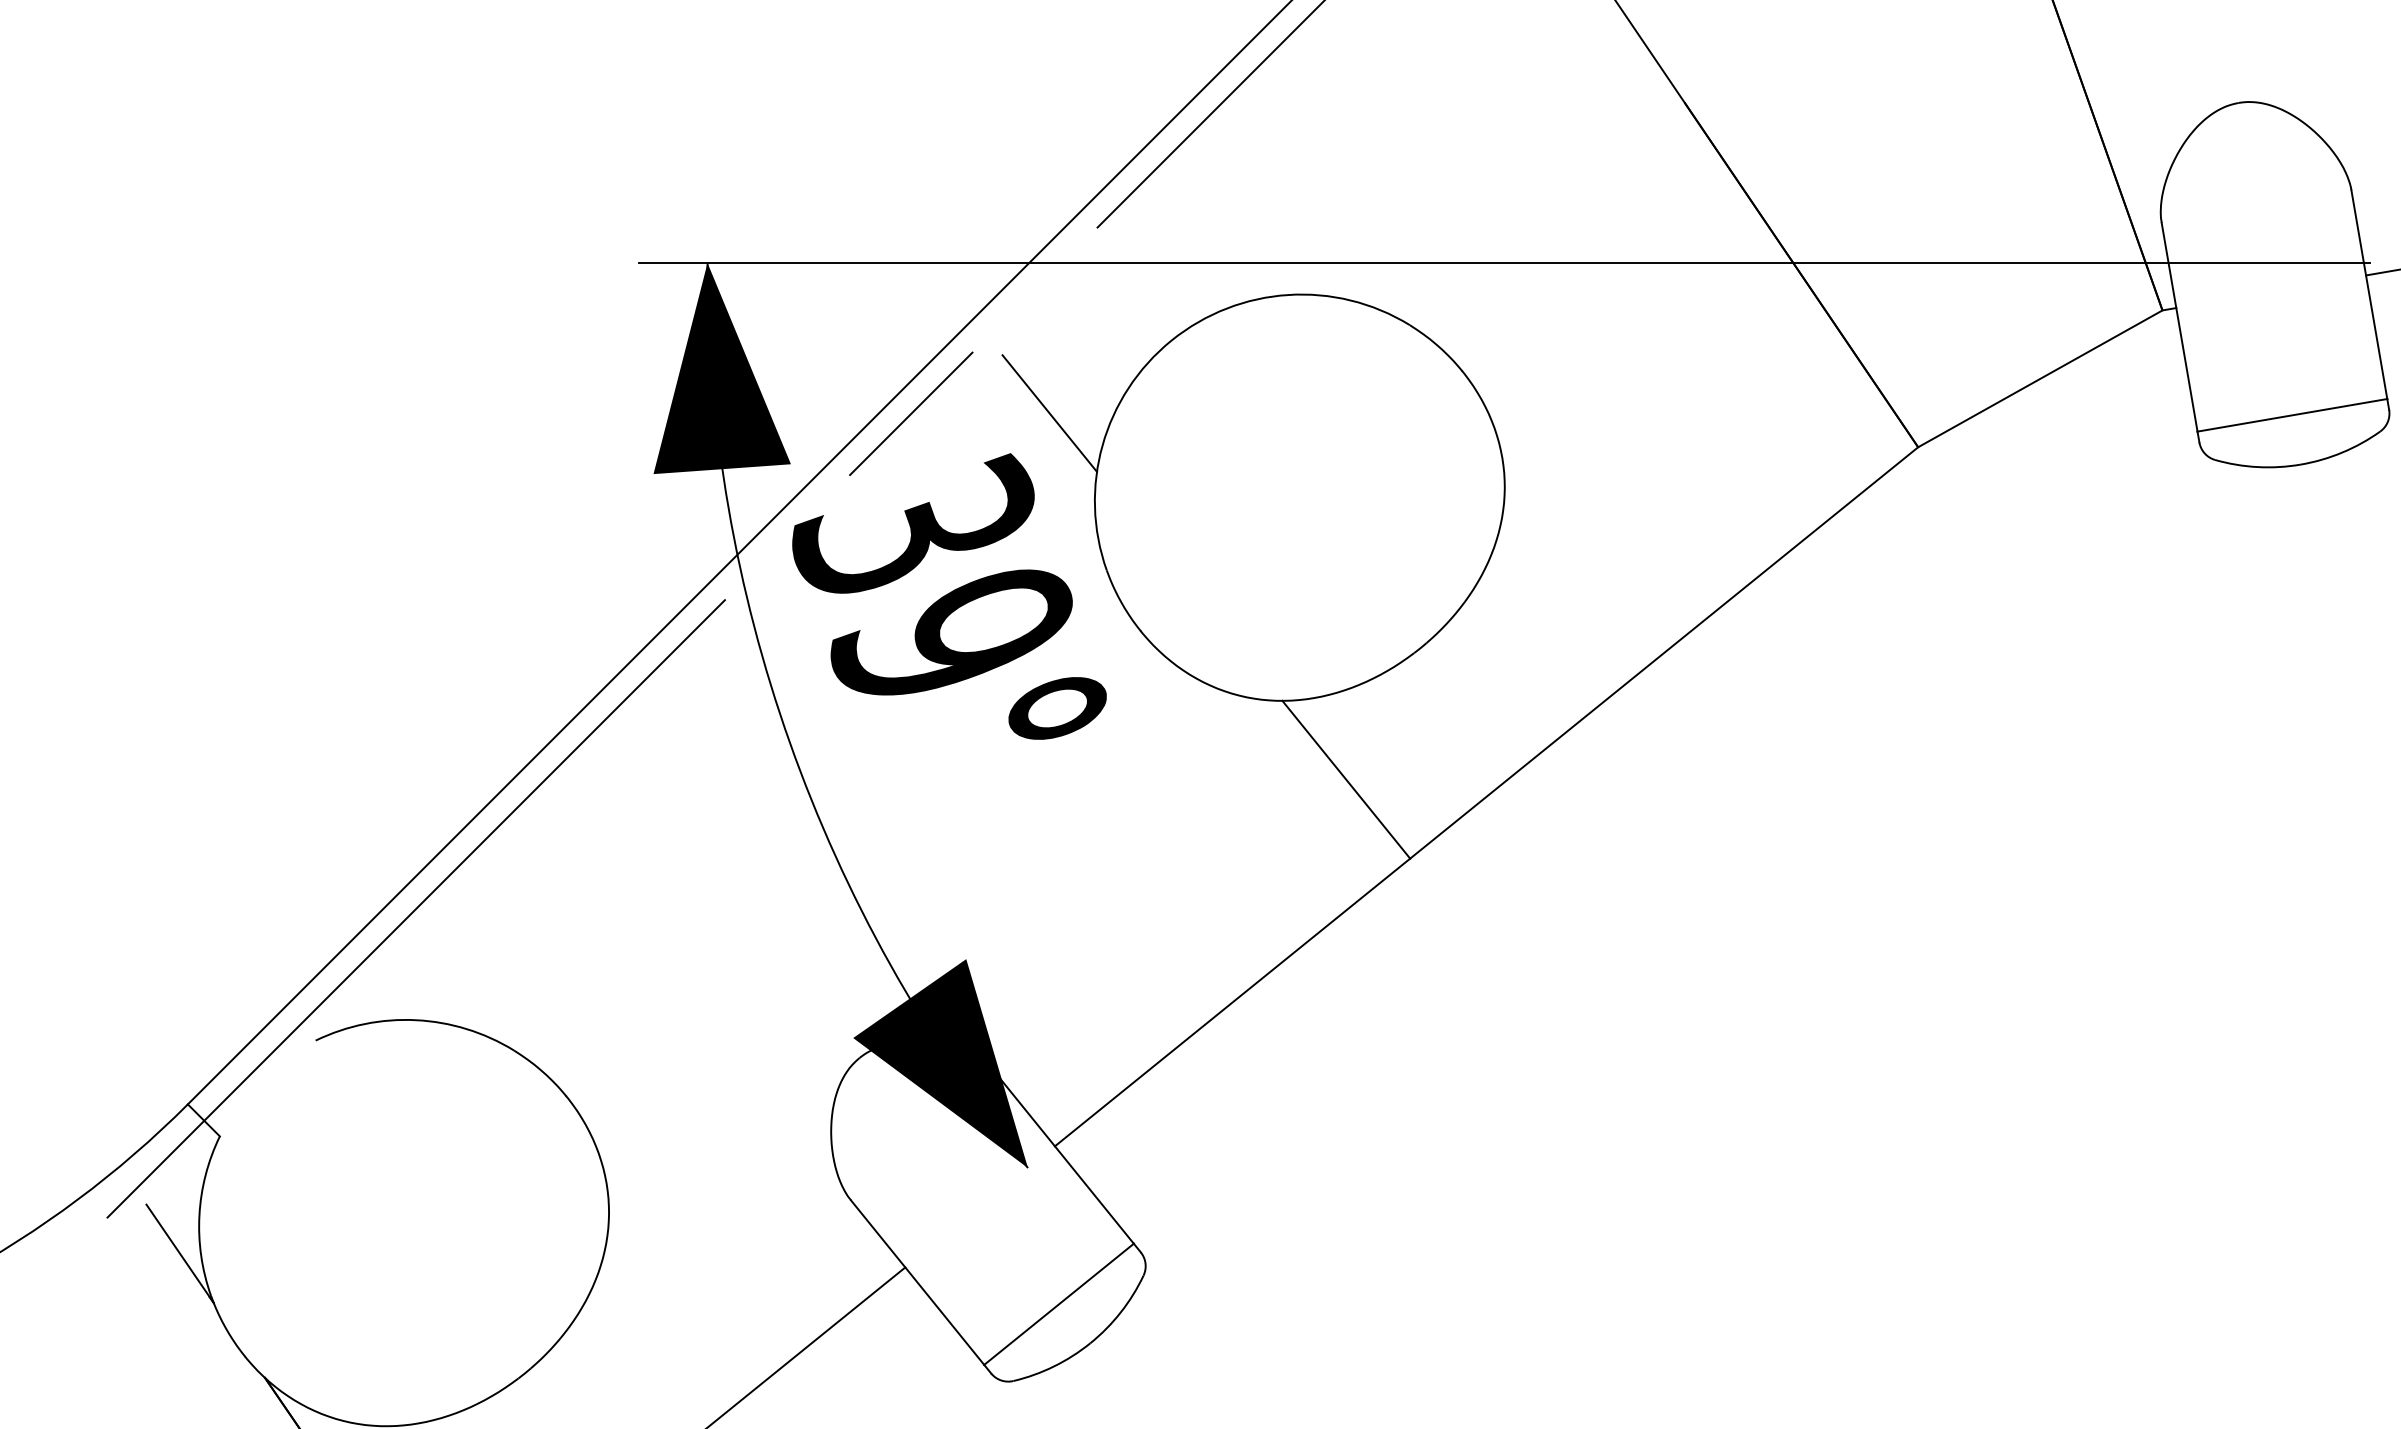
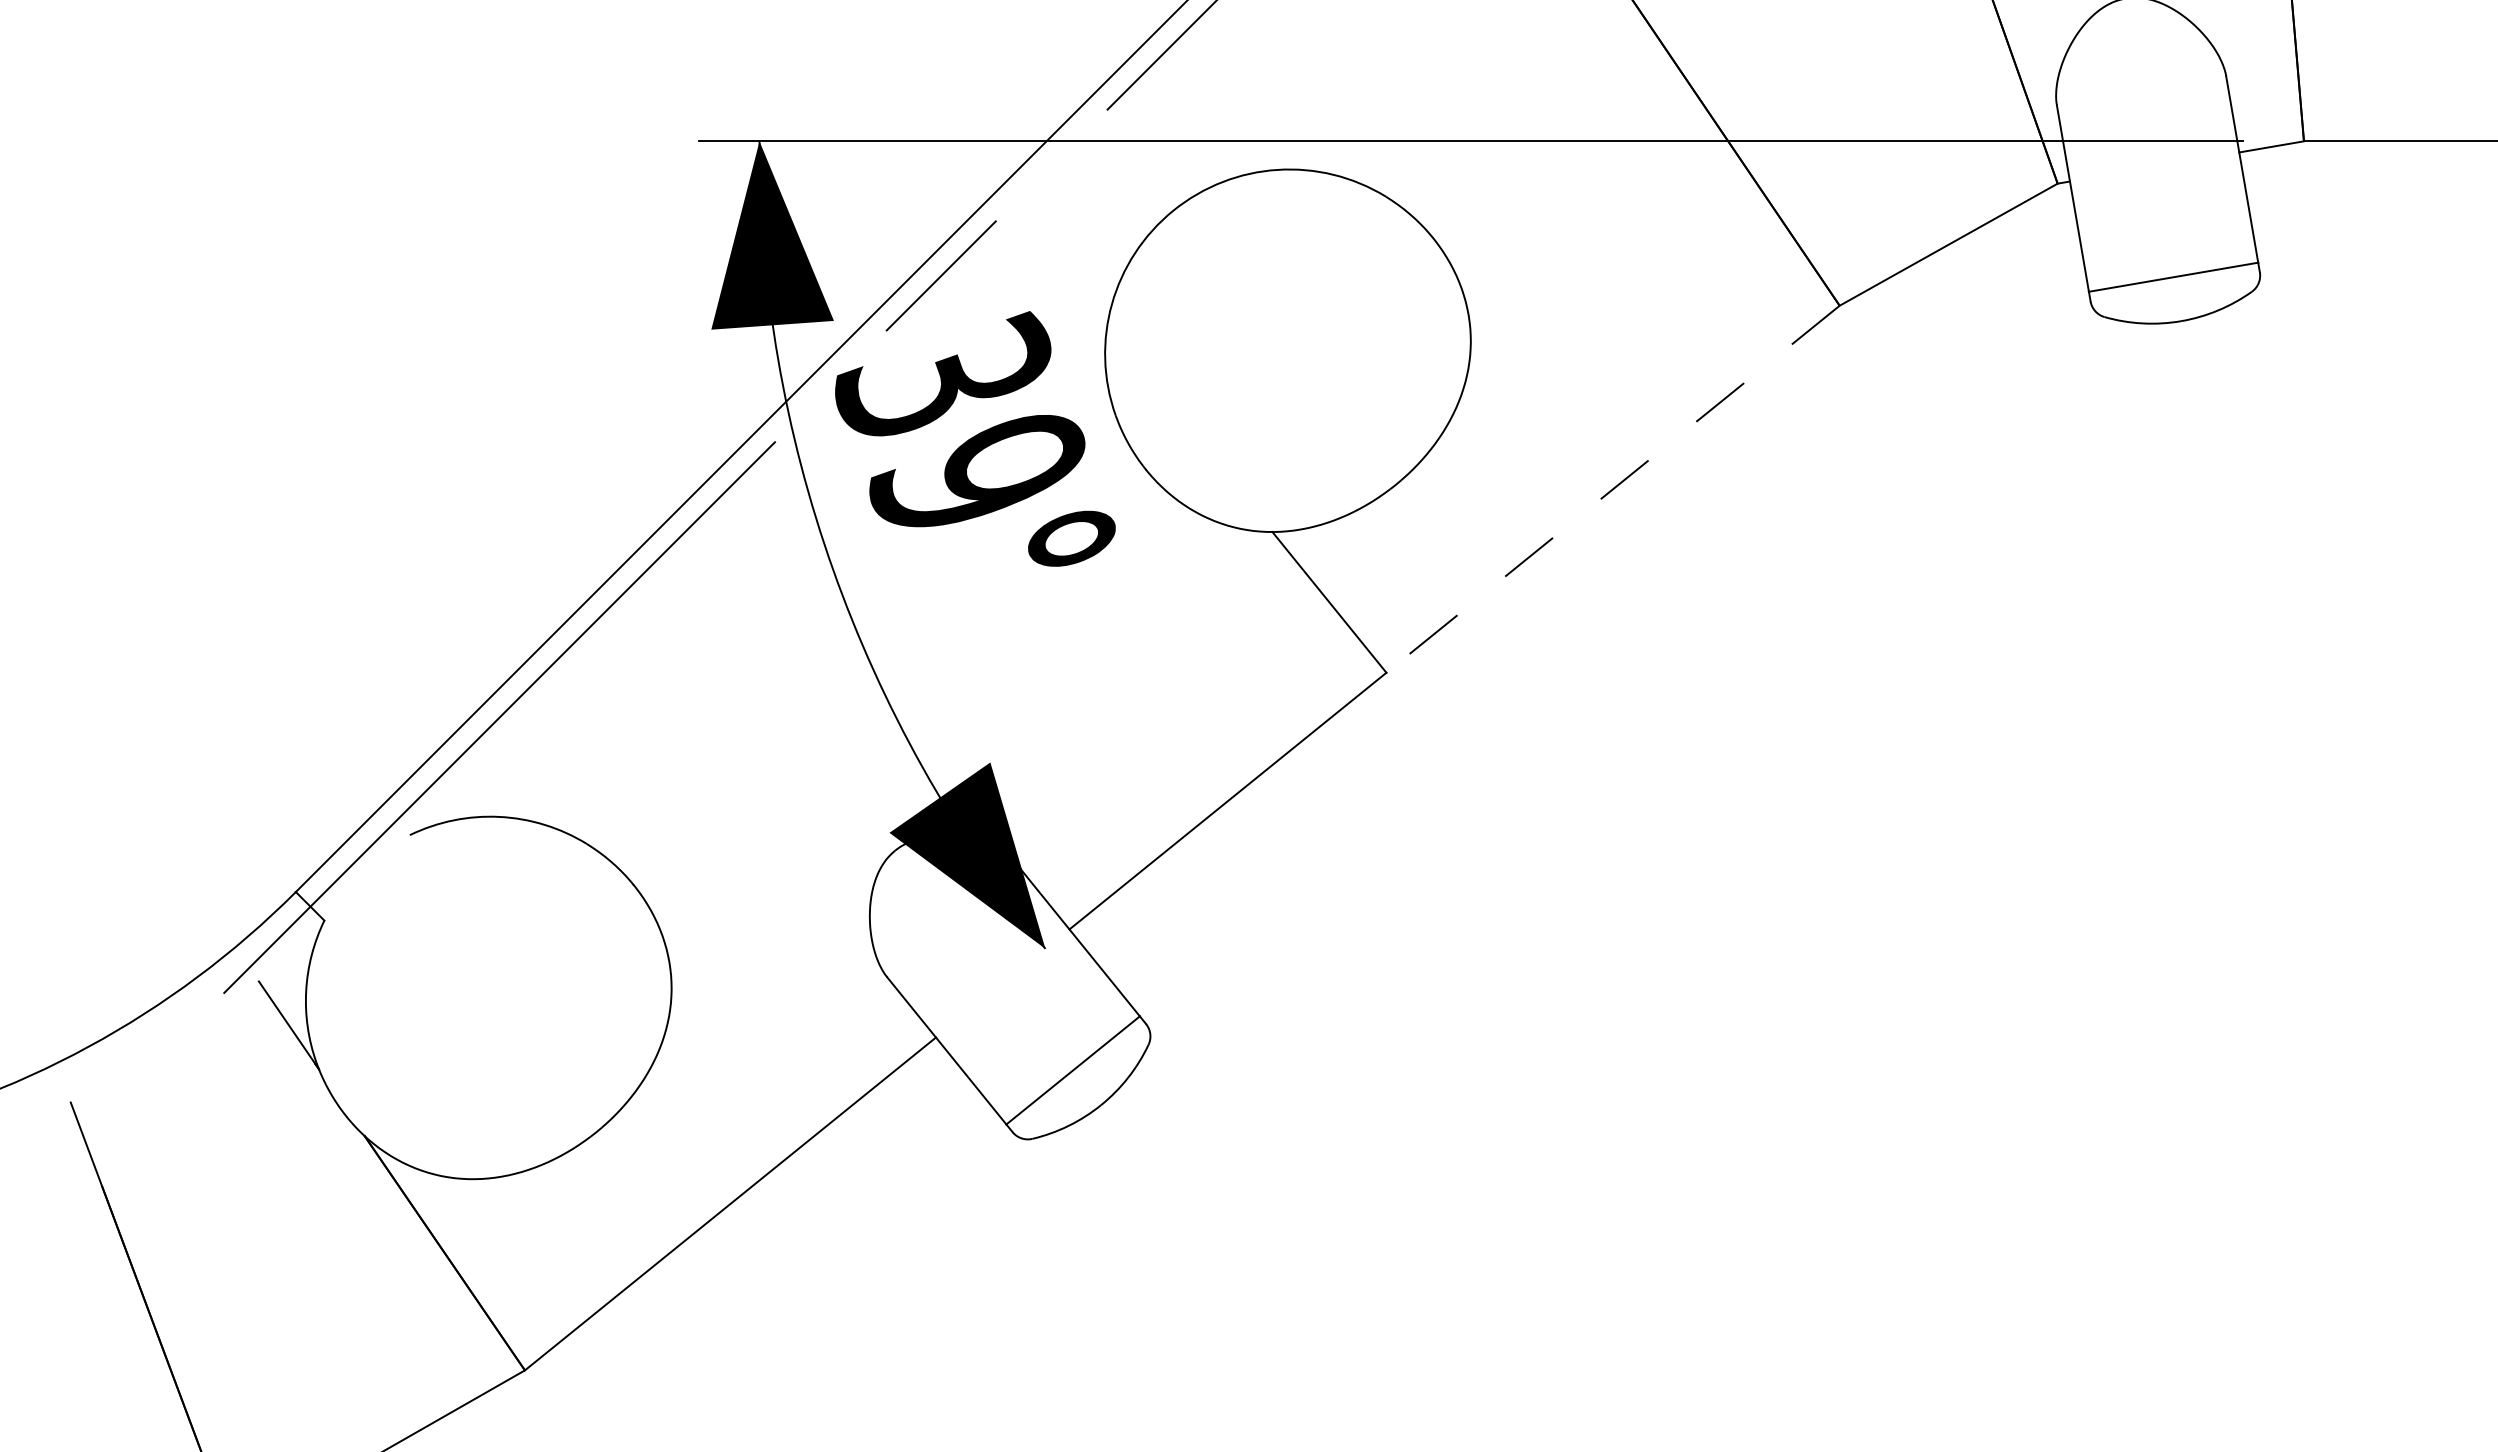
line: (1049, 413) -> (1064, 275), removed
line: (1664, 653) -> (1613, 489), solid -> dashed

